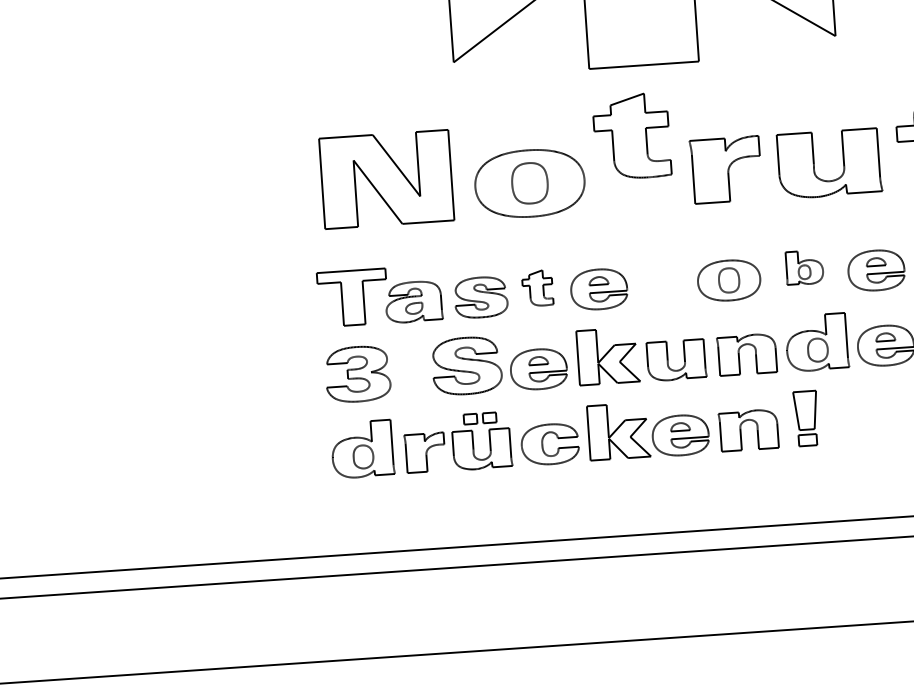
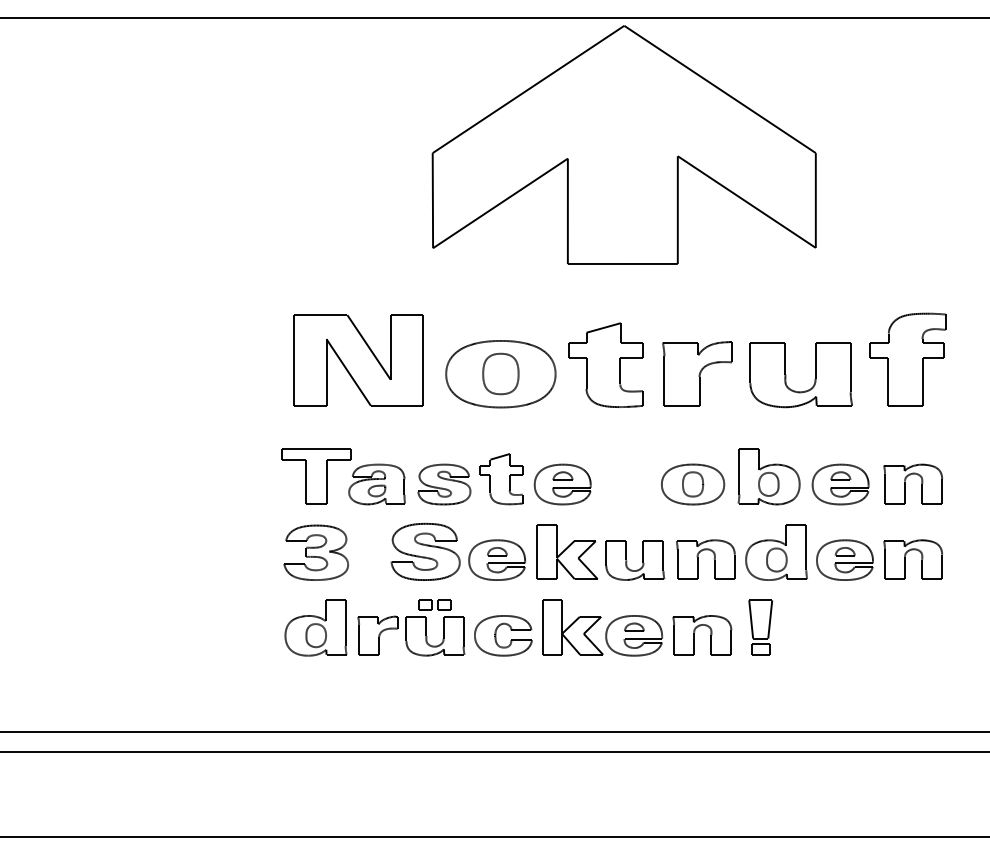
part: (631, 135) -> (605, 364), moved
part: (803, 267) -> (768, 476), size x1.67
part: (537, 288) -> (501, 479), size x1.43

